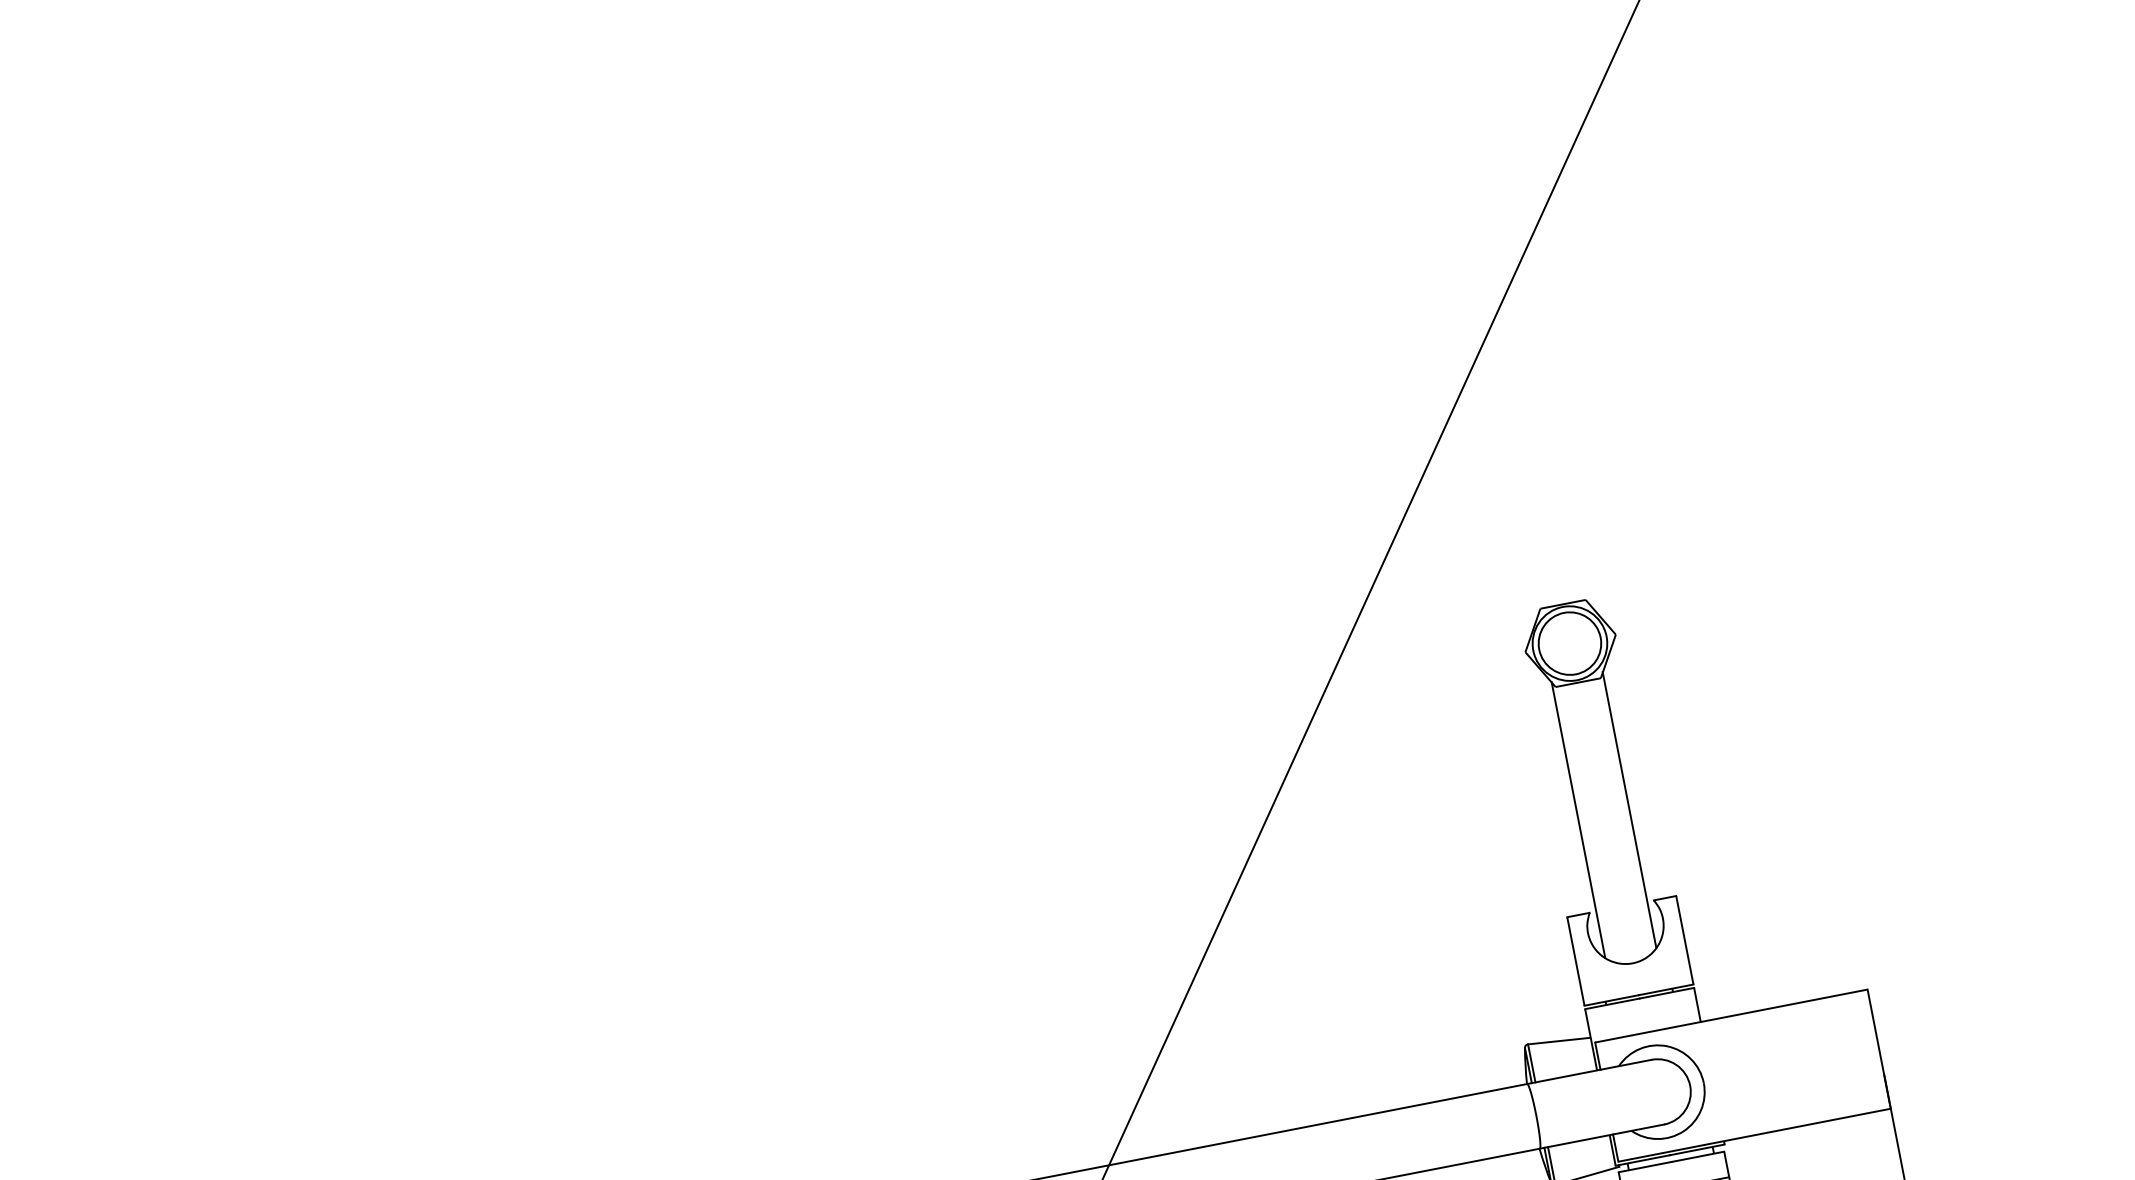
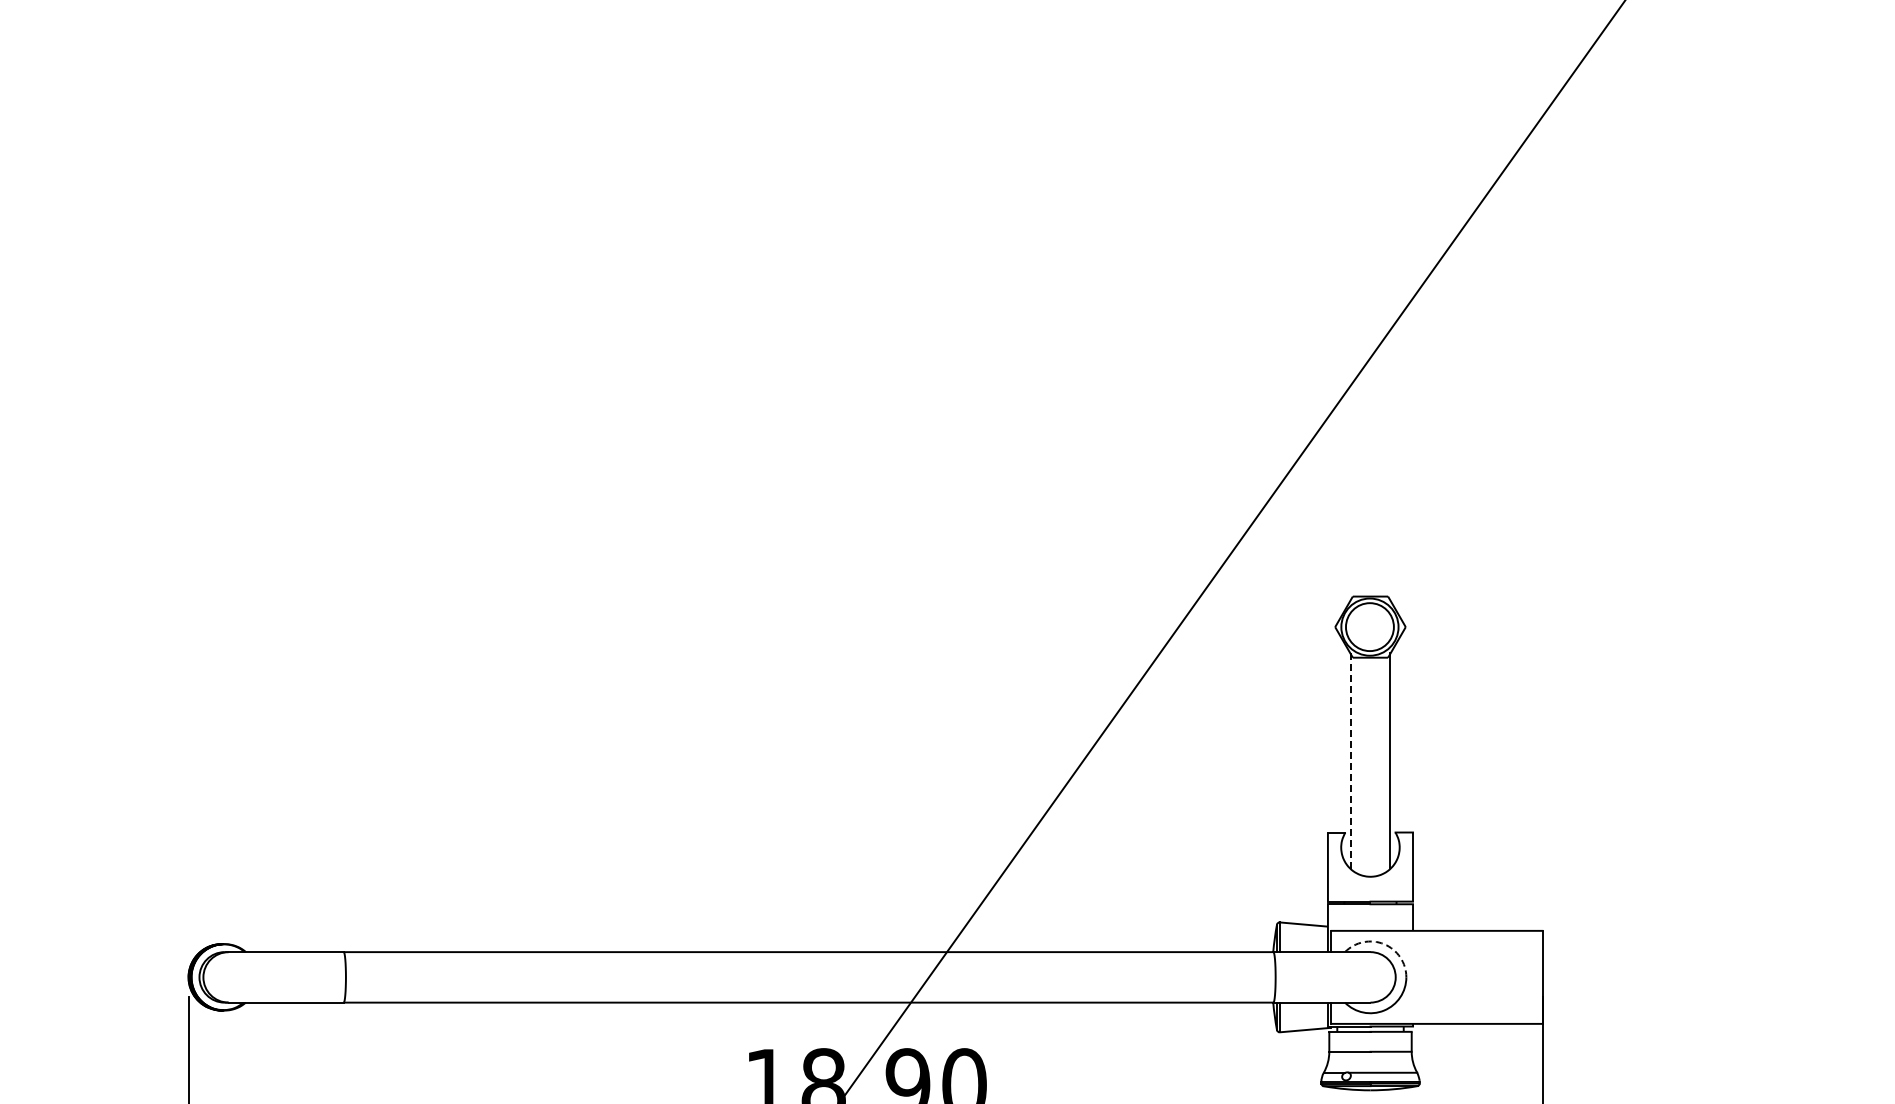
line: (1578, 820) -> (1350, 761), solid -> dashed
arc: (1667, 1046) -> (1384, 944), solid -> dashed

